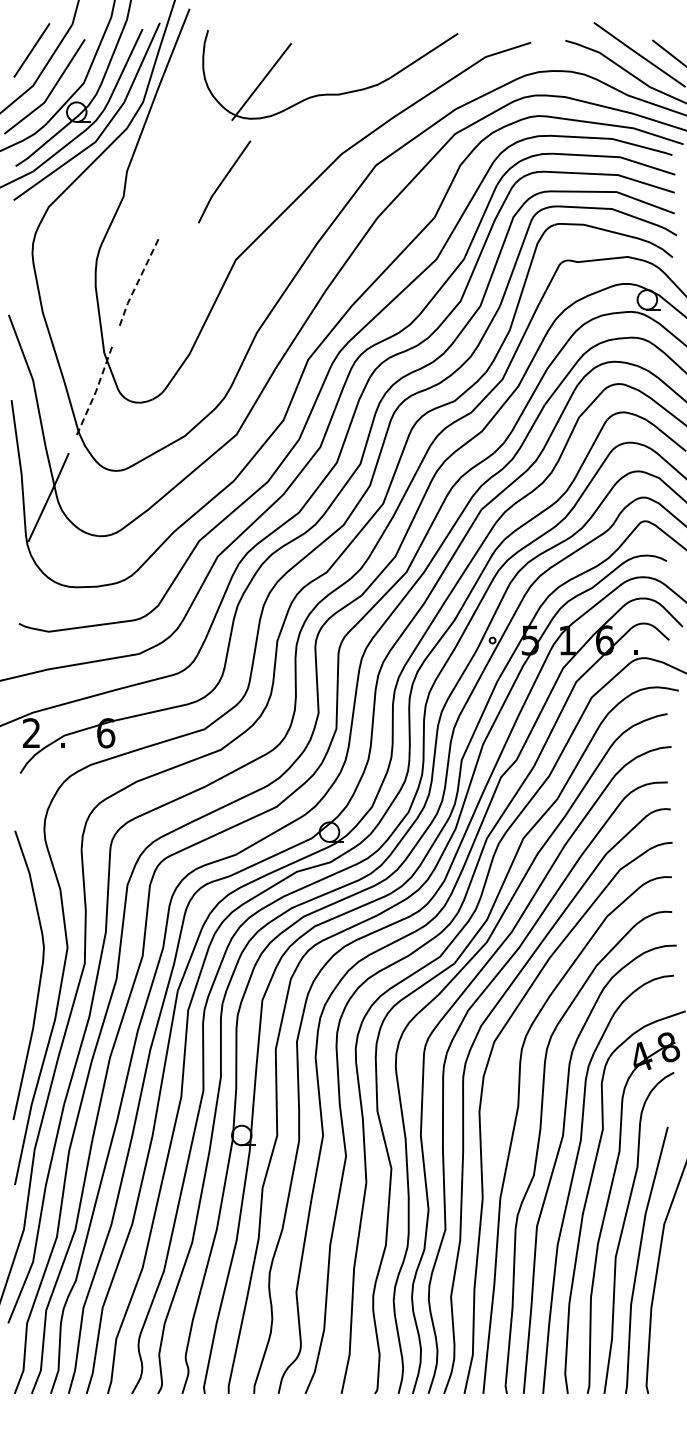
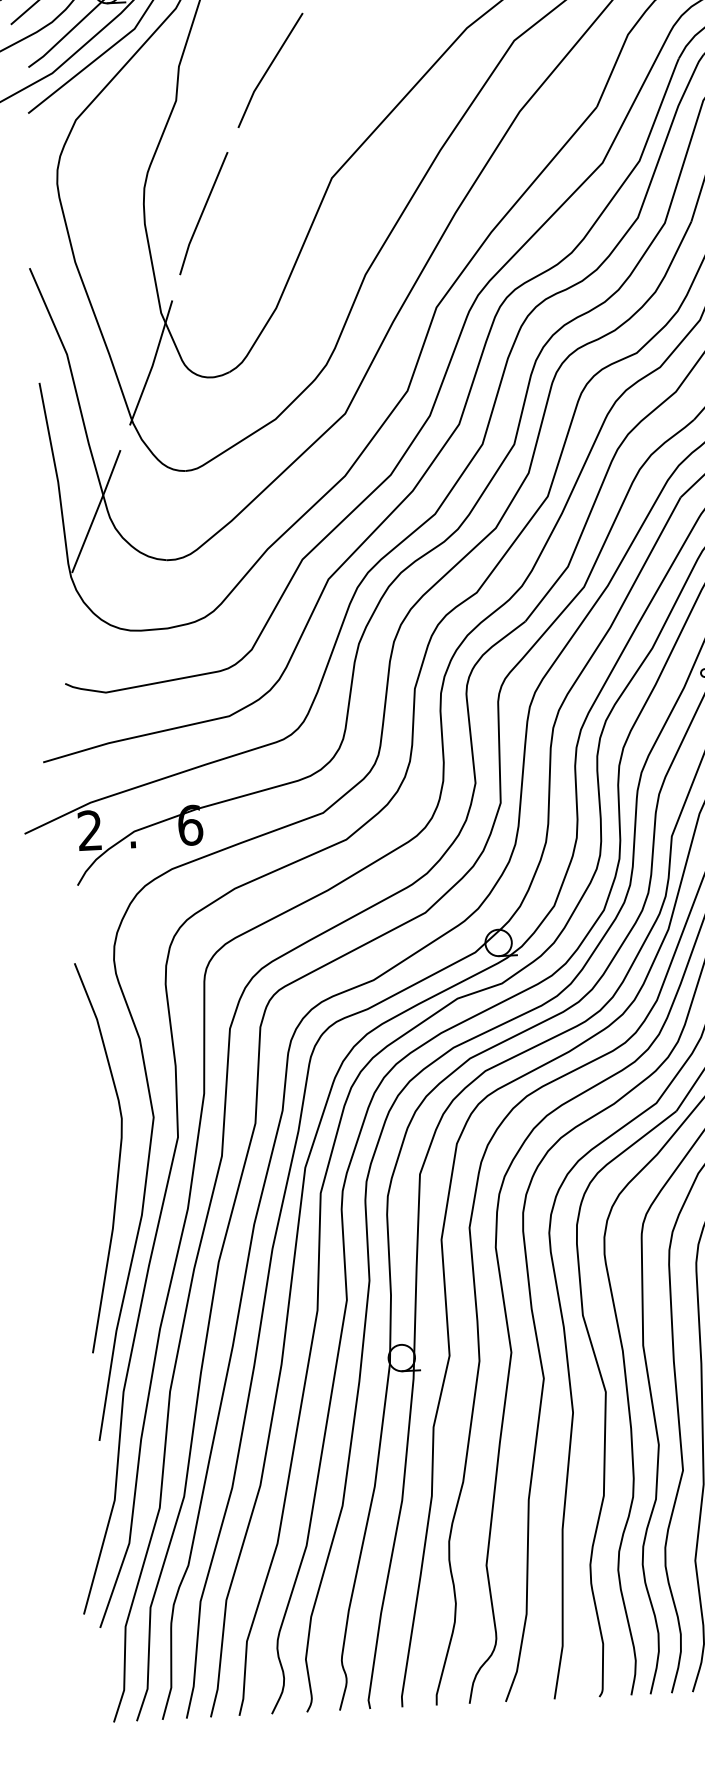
line: (224, 180) -> (270, 68), moved
line: (138, 280) -> (202, 212), dashed -> solid
line: (96, 391) -> (153, 365), dashed -> solid

